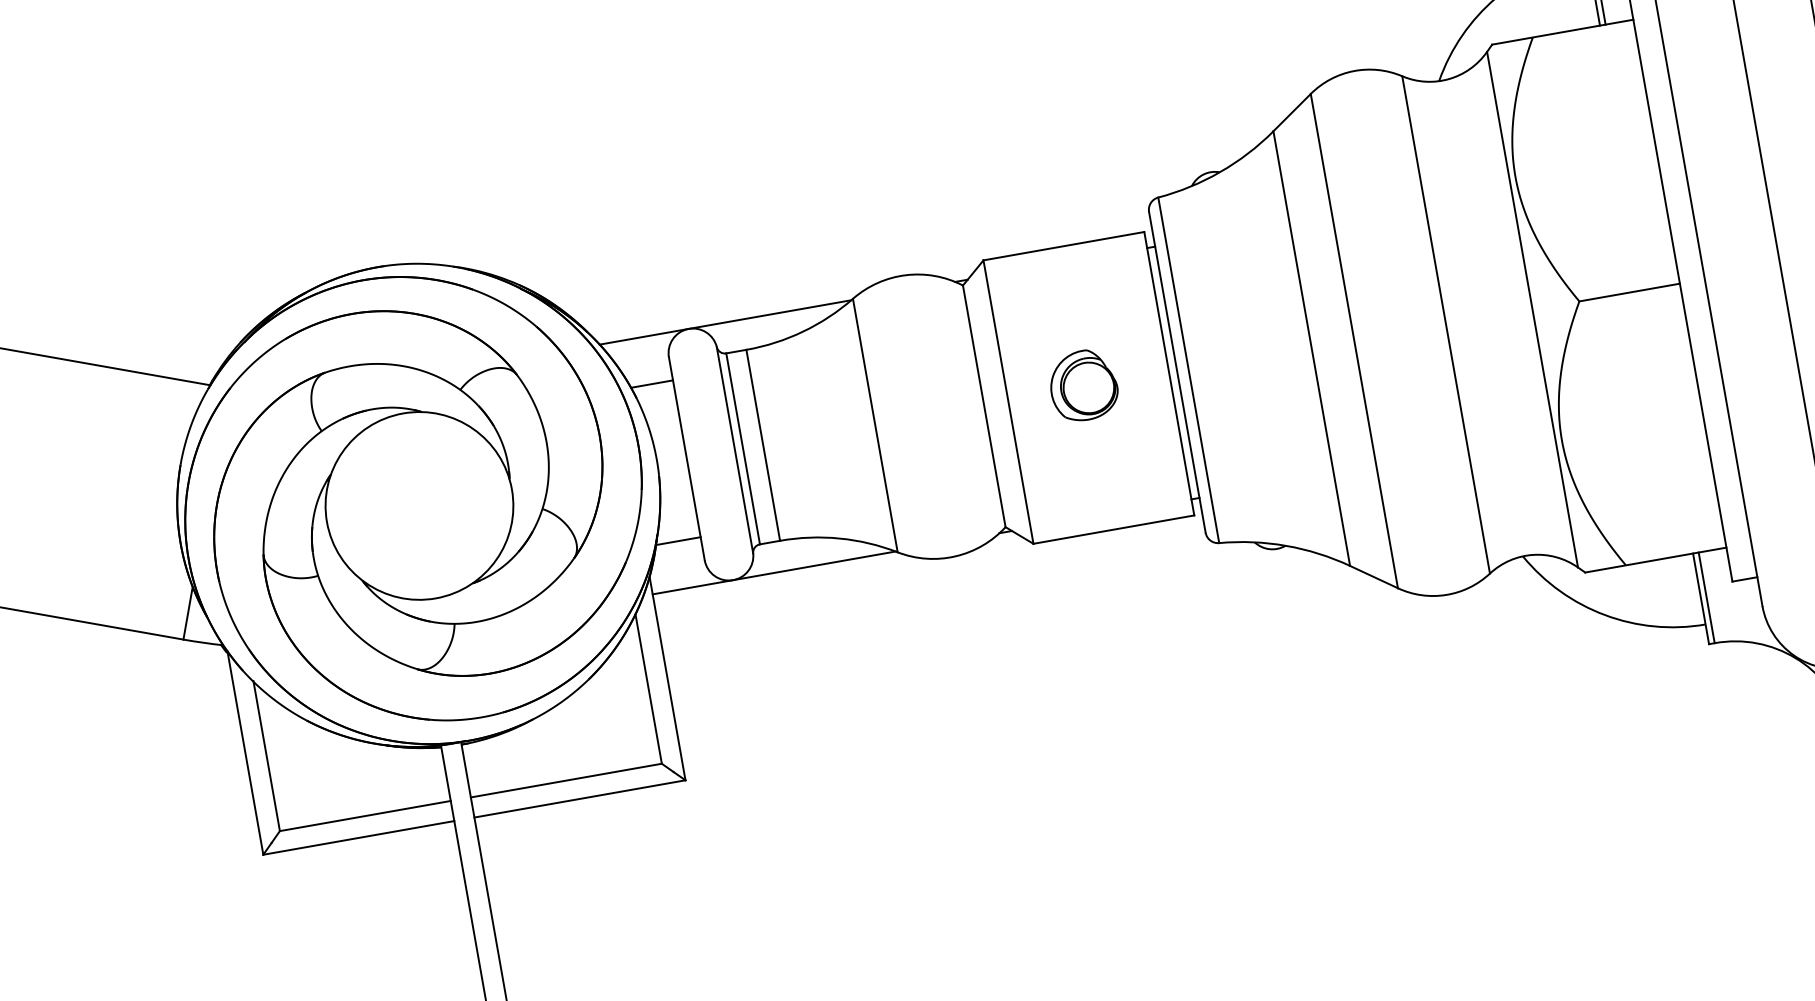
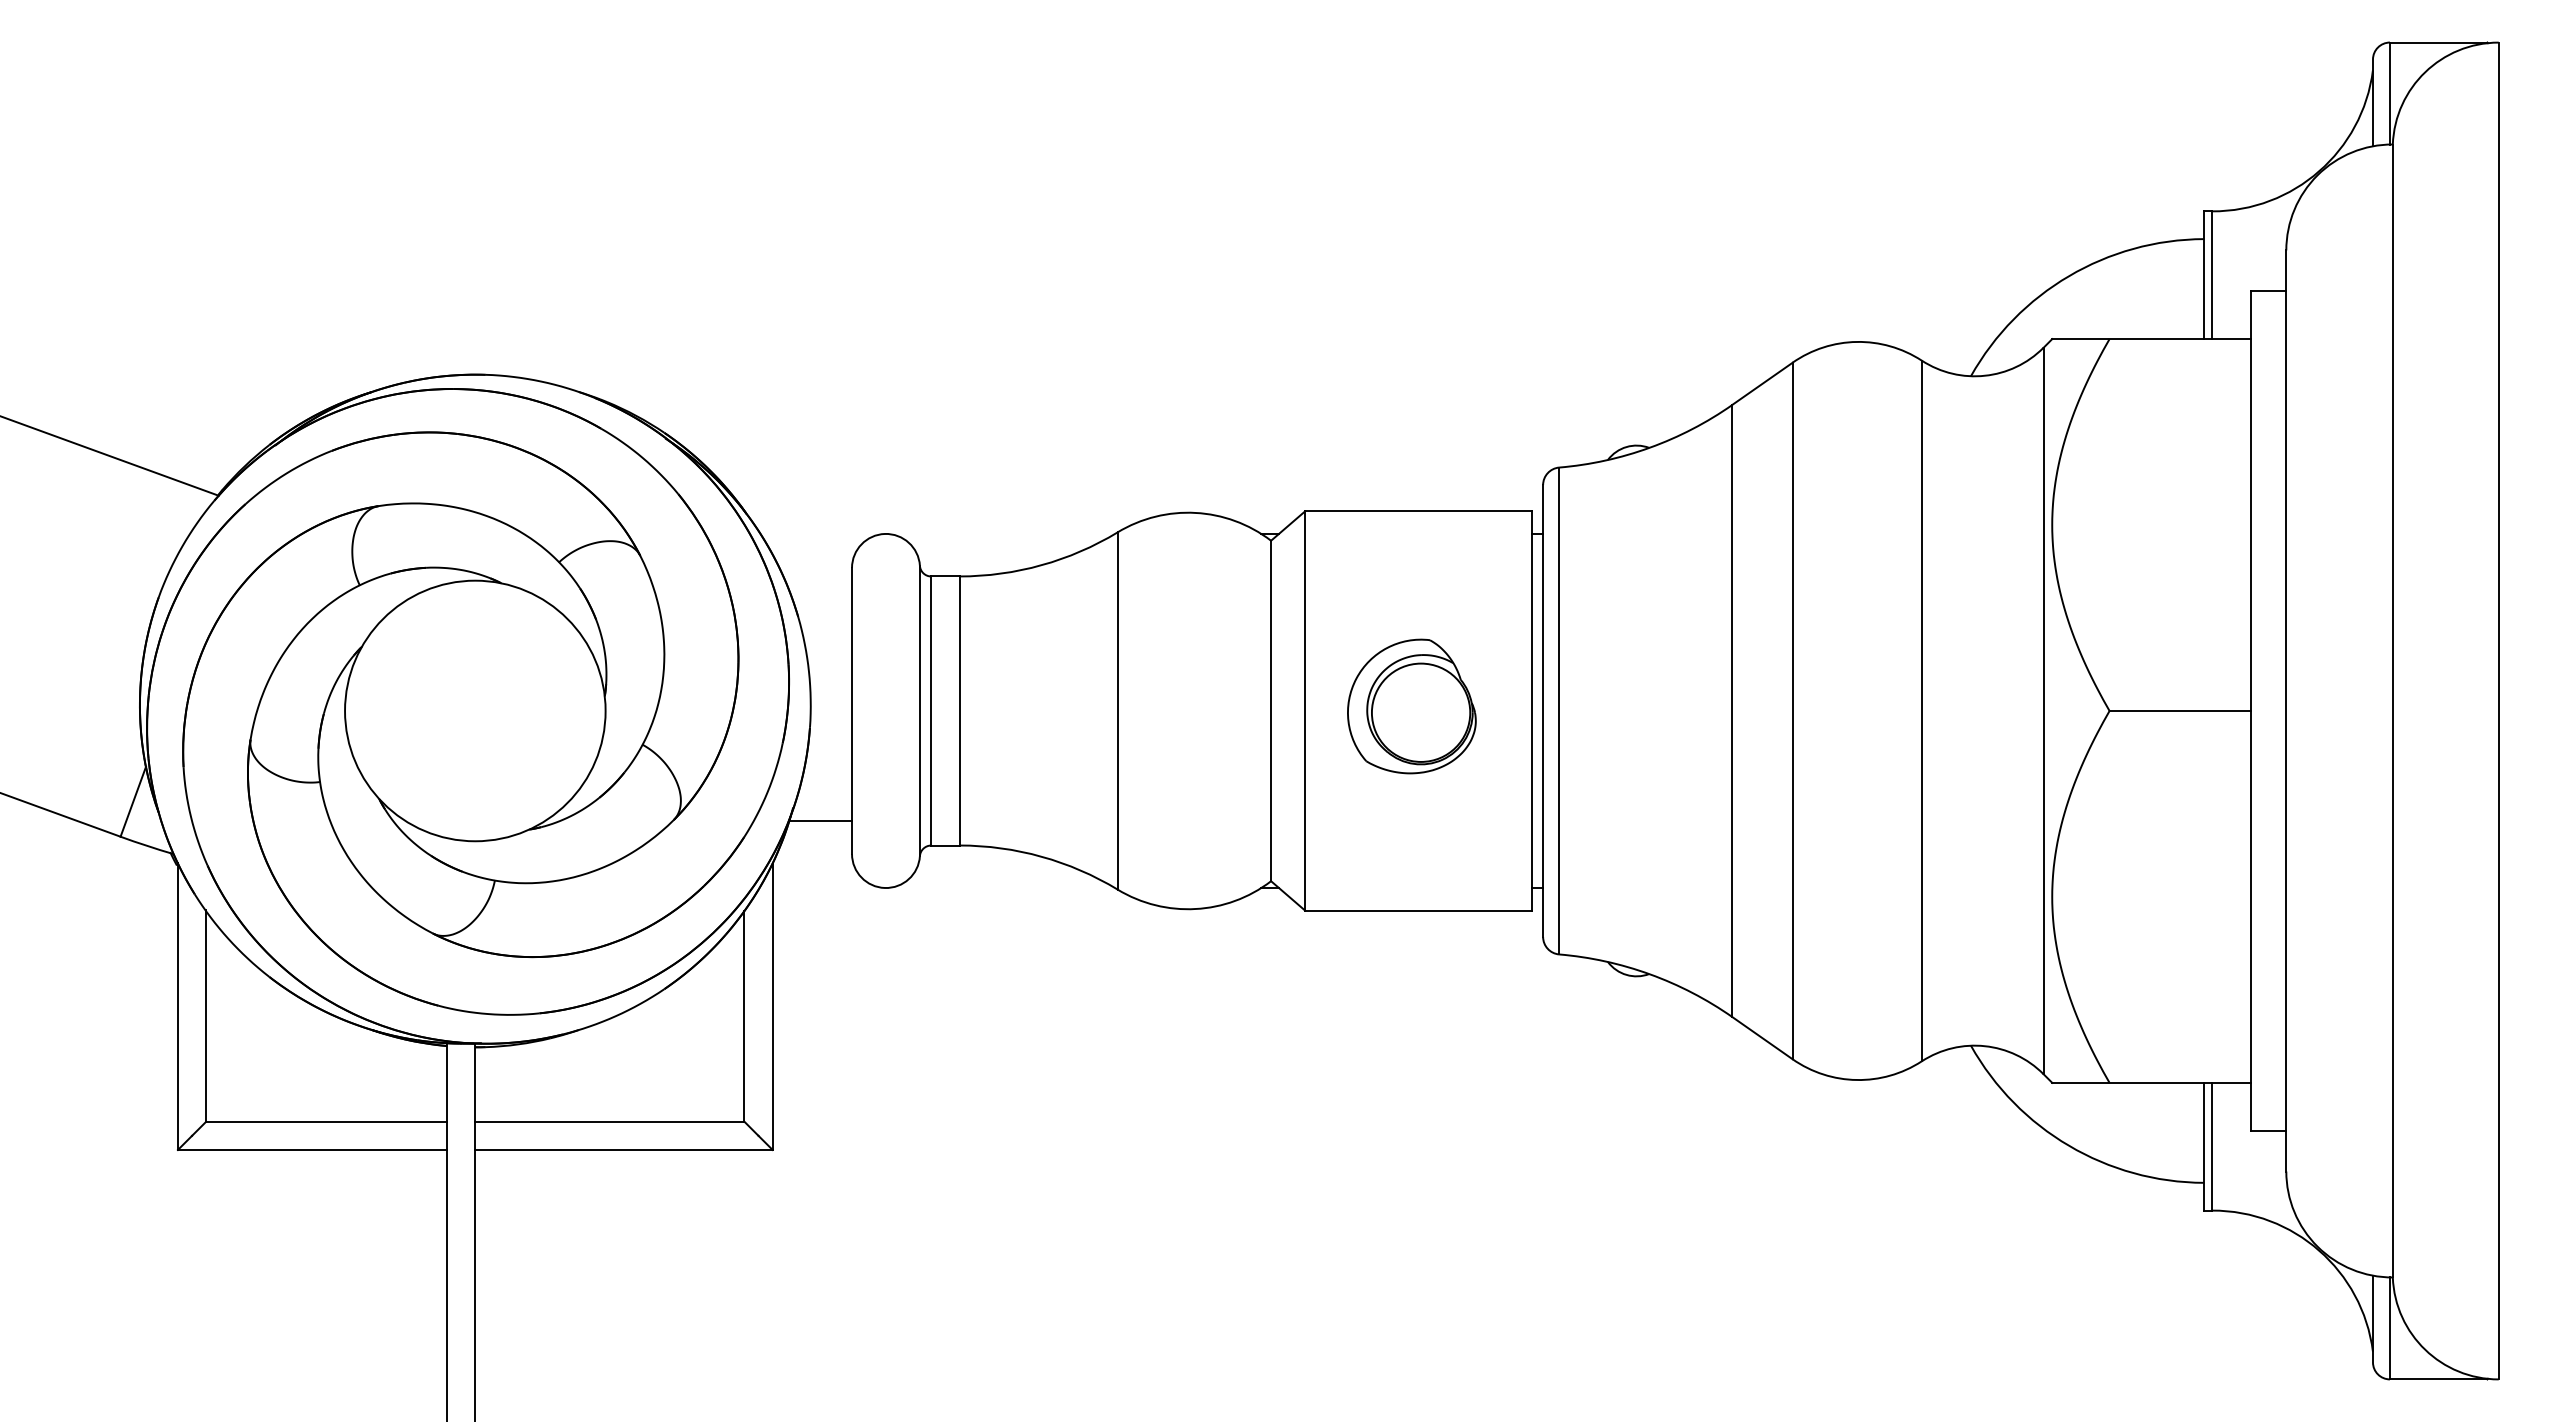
line: (725, 322) -> (937, 533), removed
line: (652, 384) -> (822, 600), removed
part: (1083, 385) -> (1411, 706), size x1.4
line: (773, 573) -> (943, 888), removed

